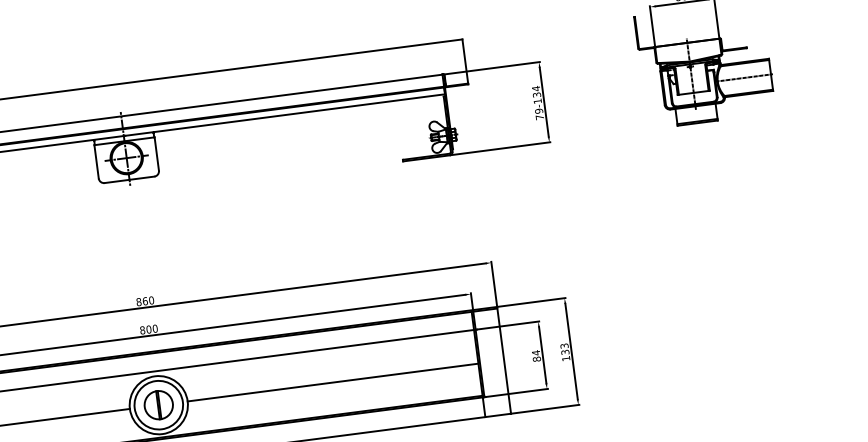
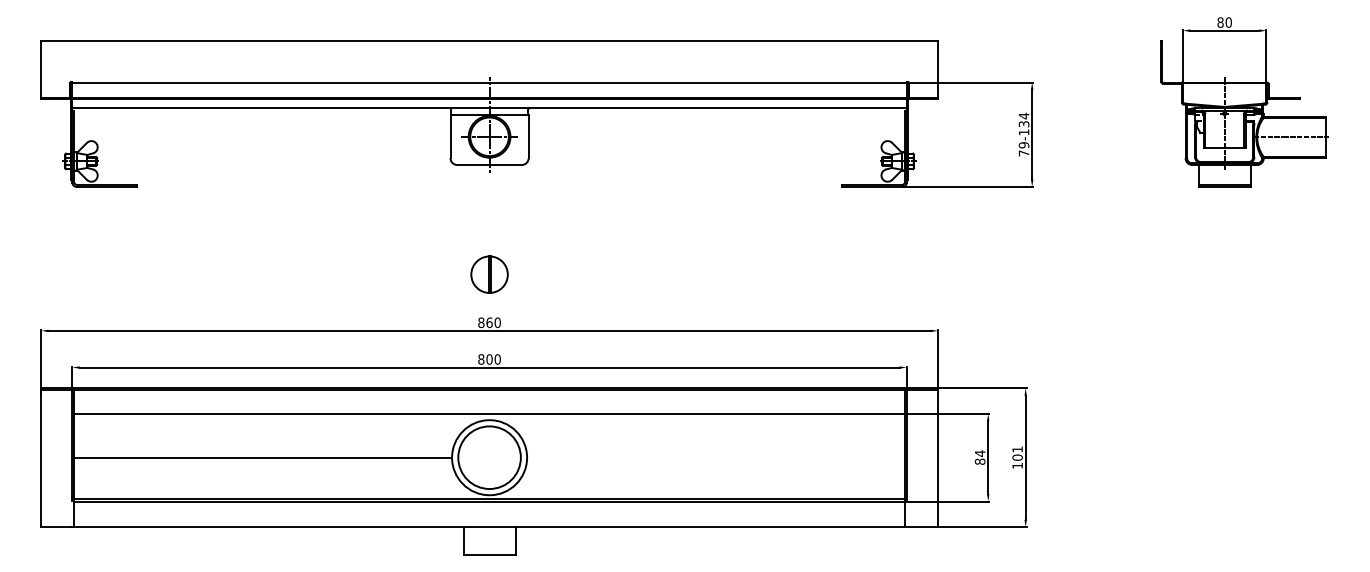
text: (564, 349) -> (1017, 453), 133 -> 101
line: (332, 382) -> (715, 457), removed
part: (158, 405) -> (489, 274), moved

